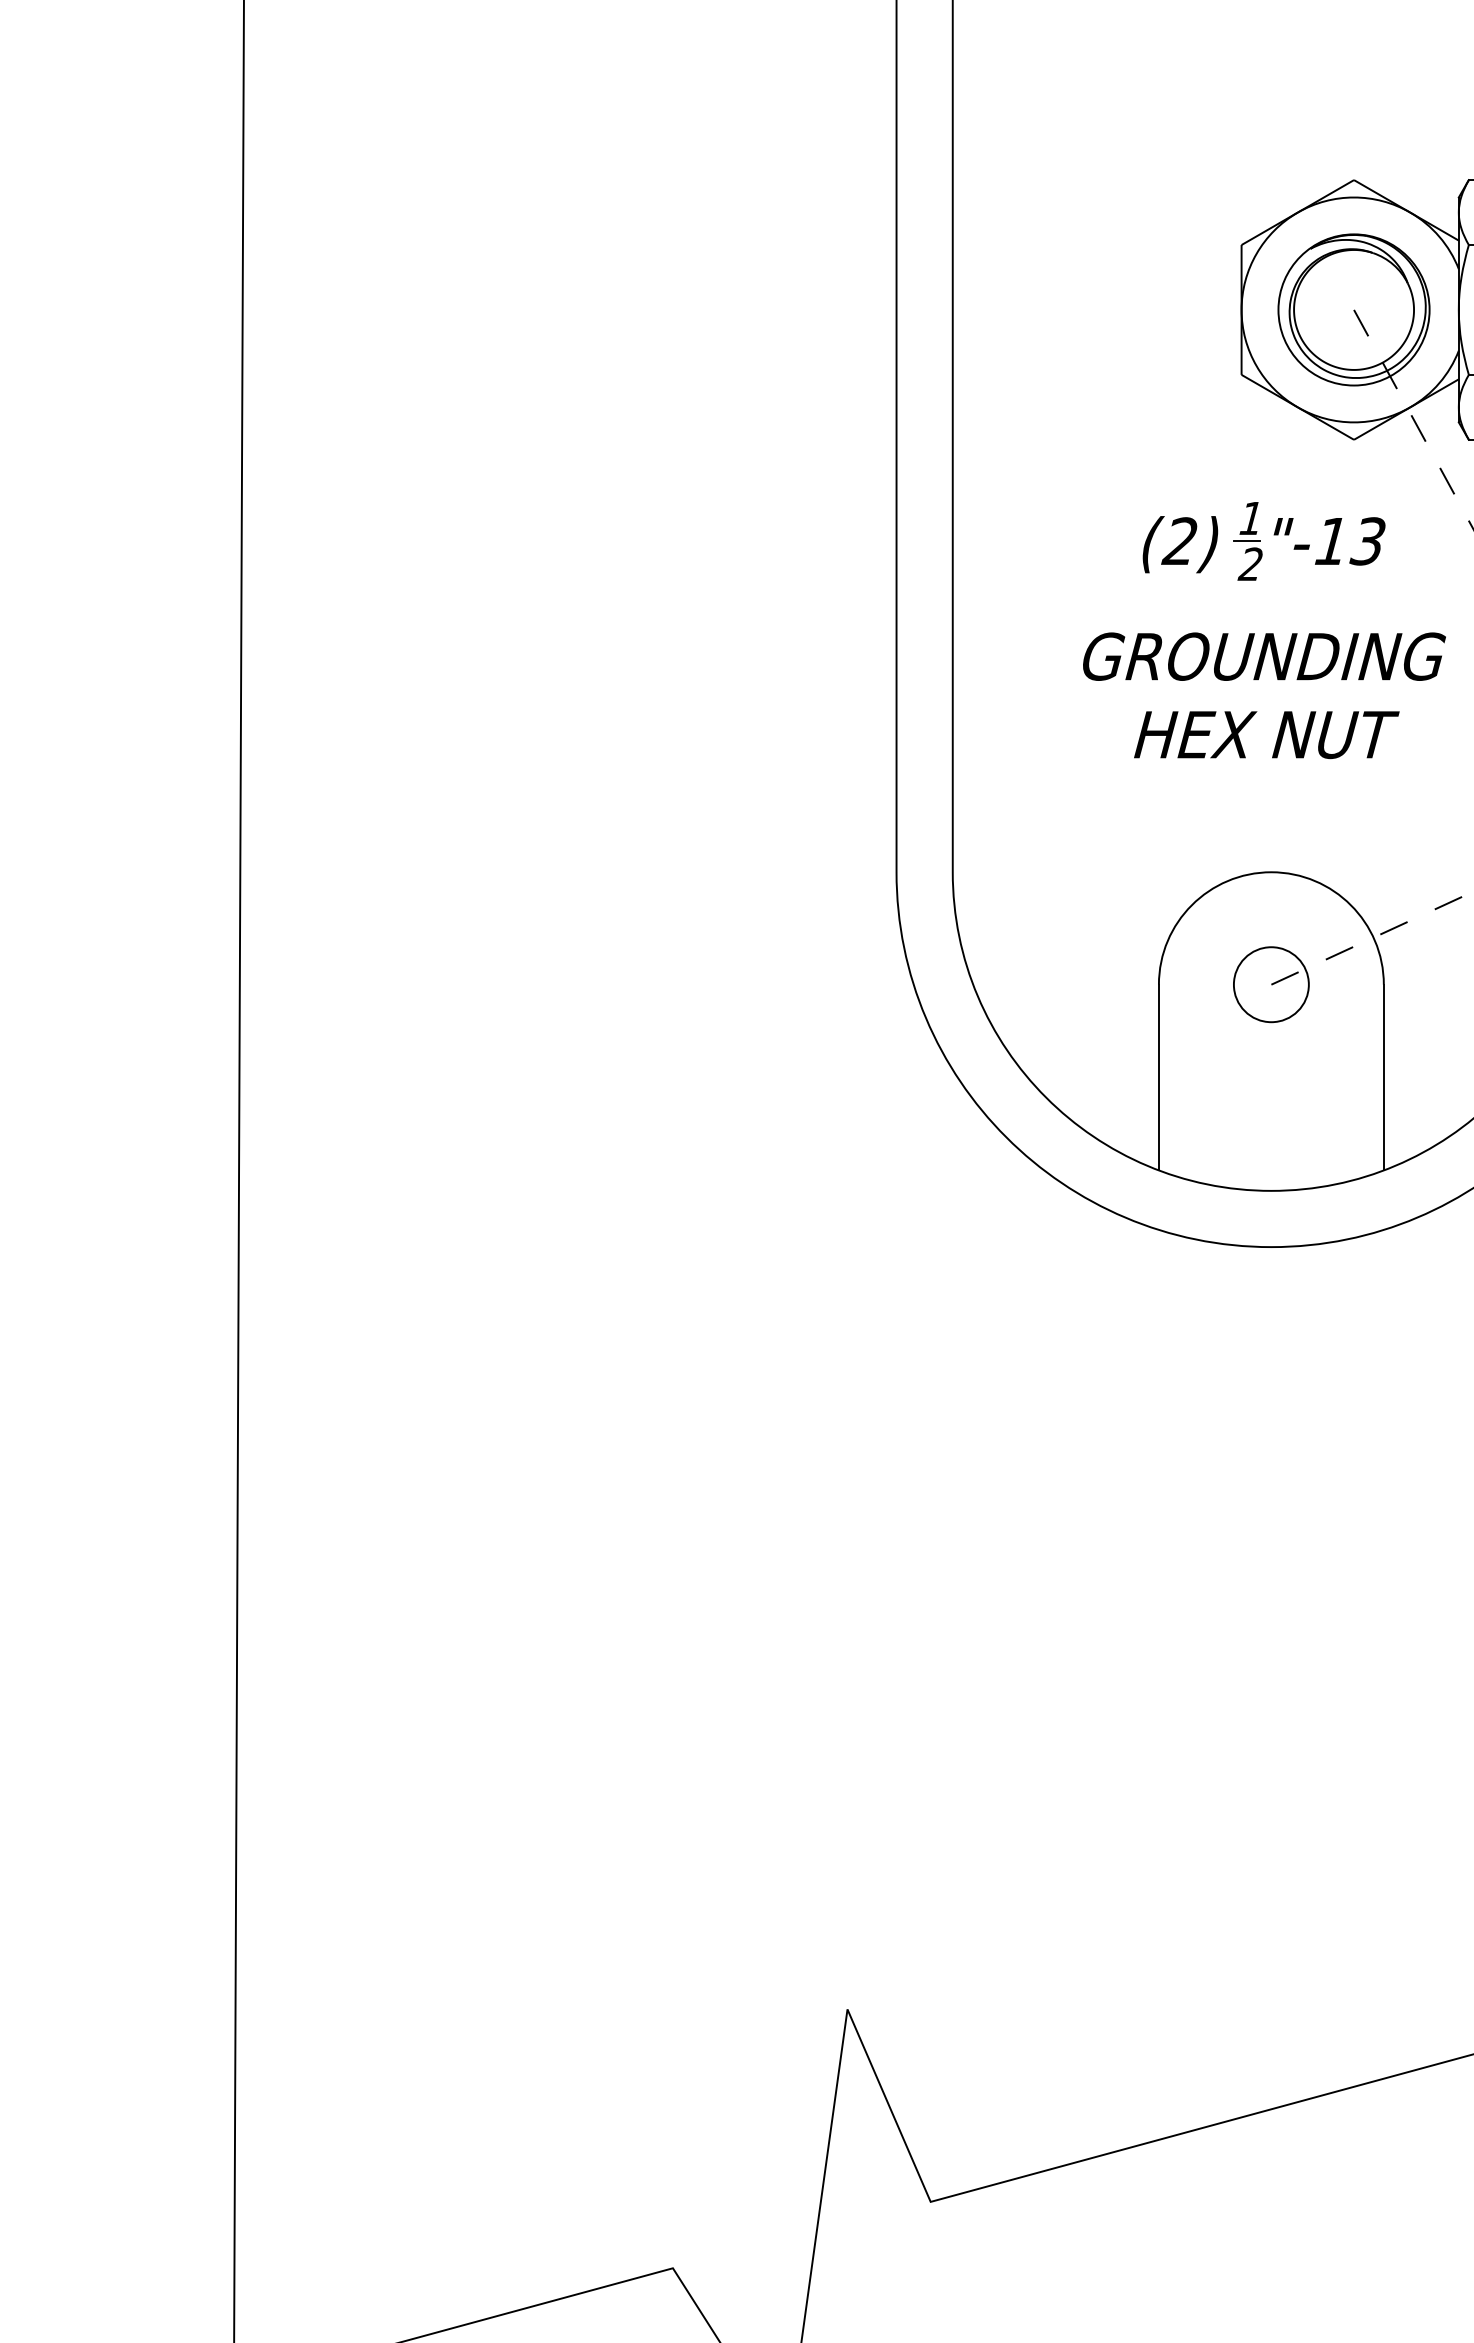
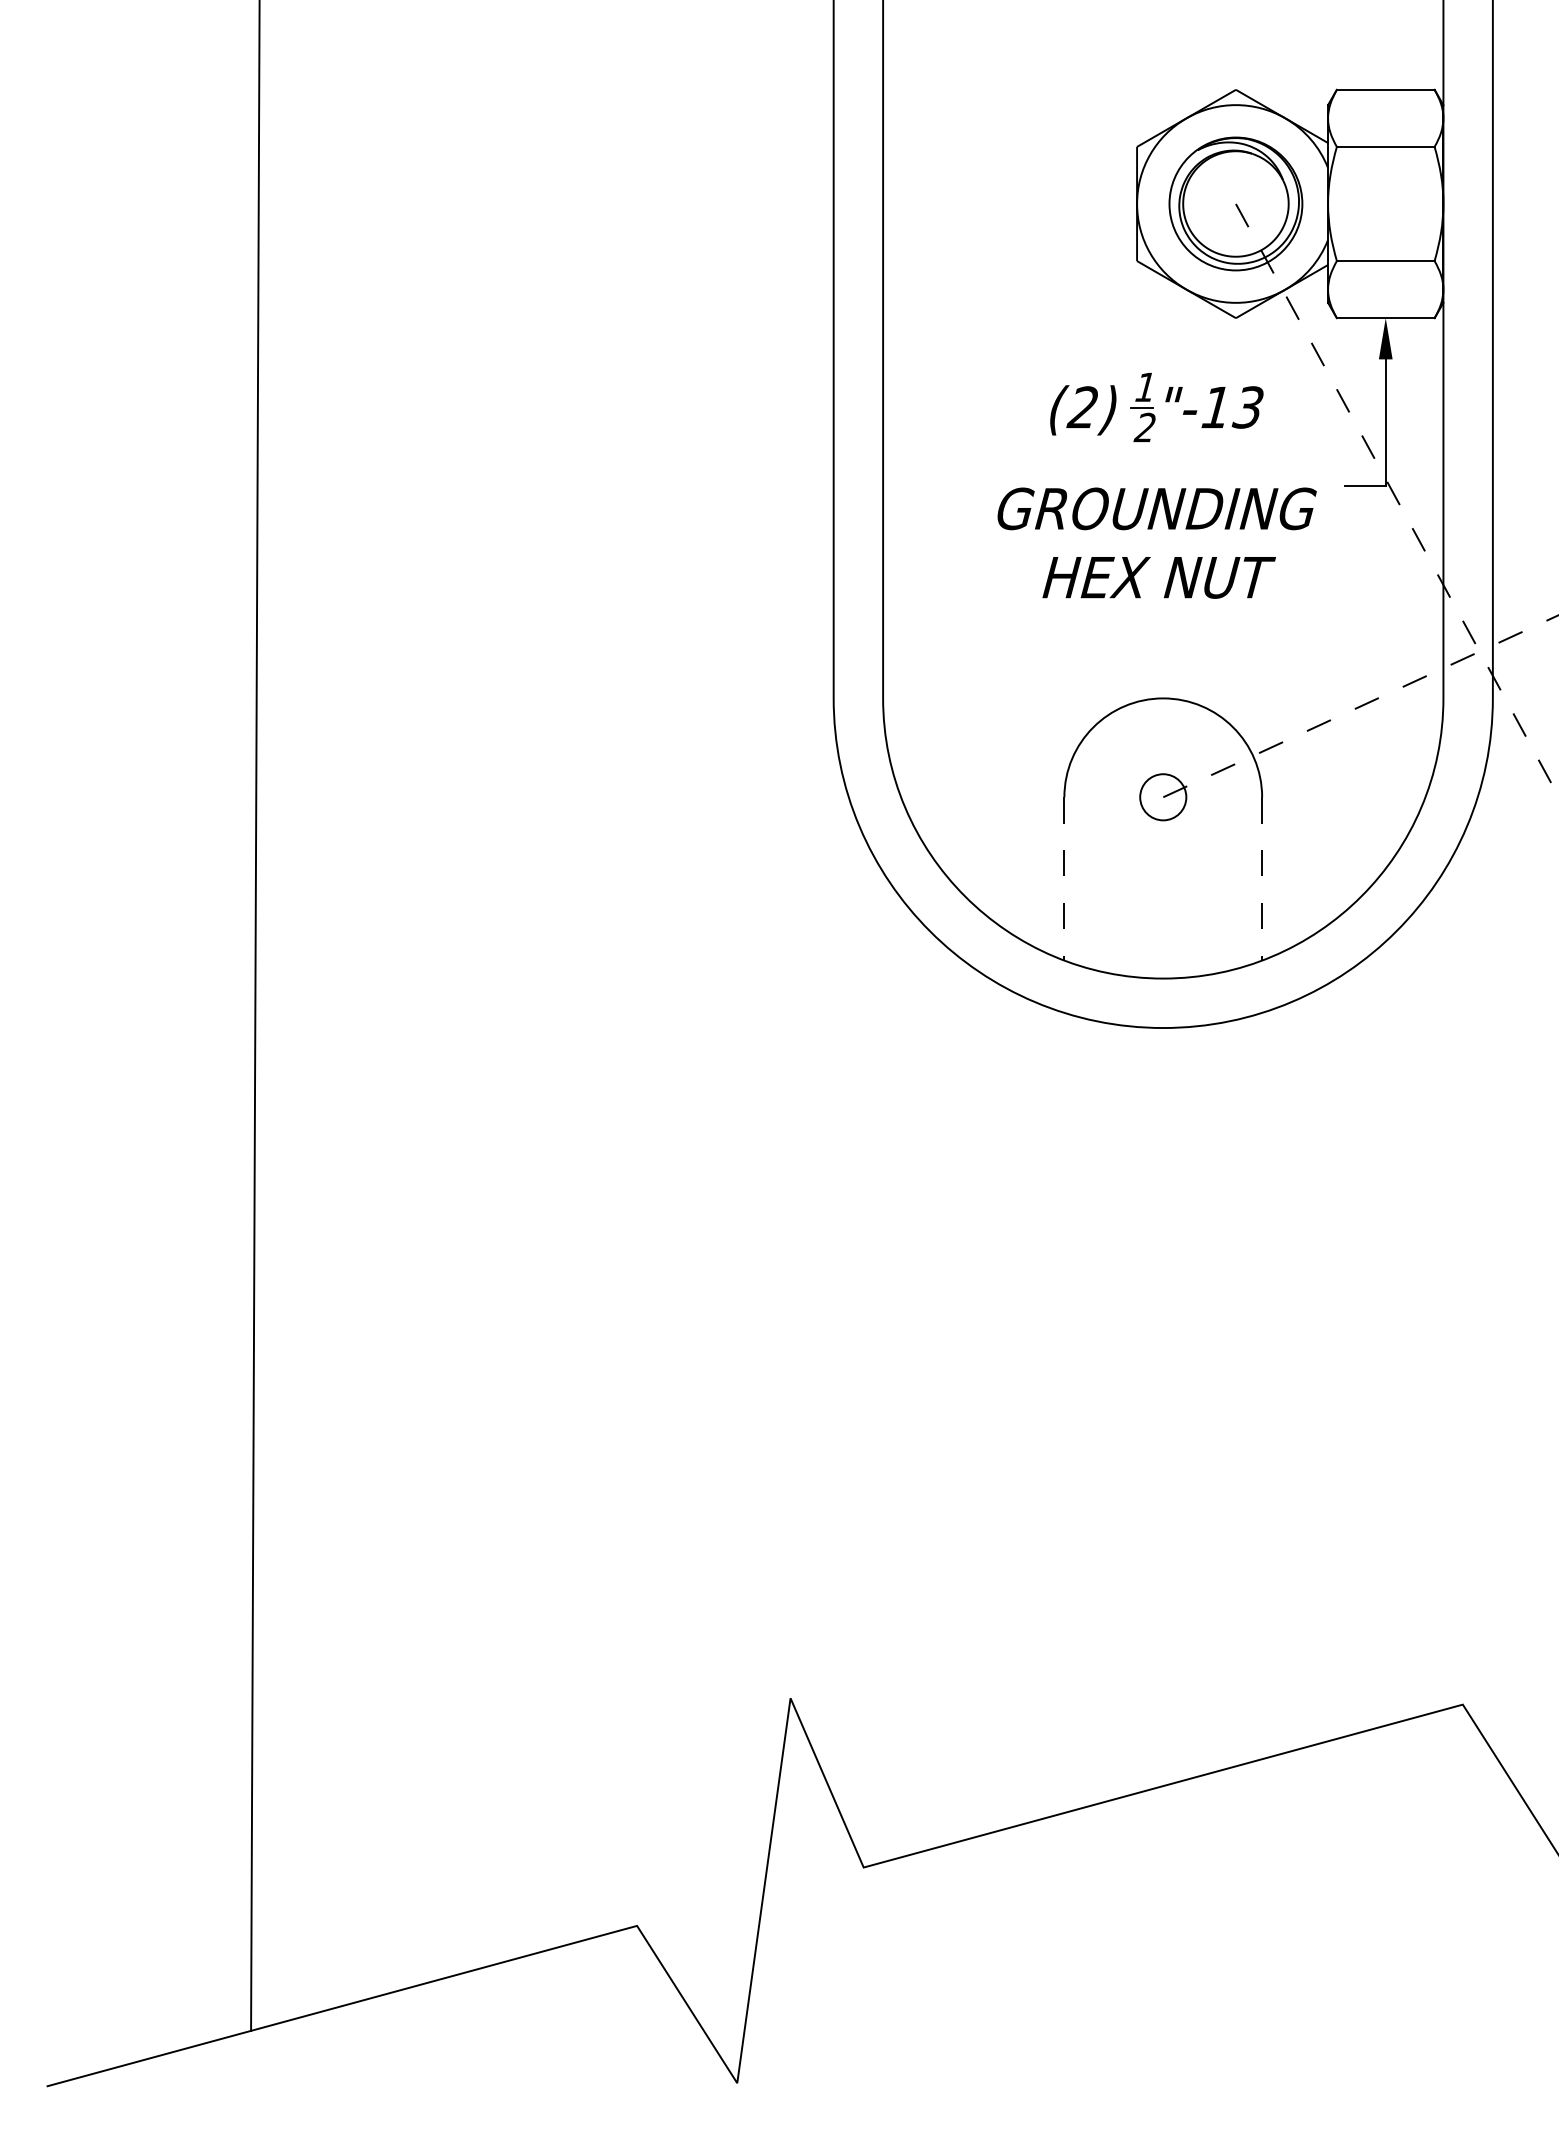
circle: (1271, 984) -> (1163, 797), size x0.7
line: (1159, 1077) -> (1064, 878), solid -> dashed
line: (1384, 1077) -> (1262, 878), solid -> dashed

